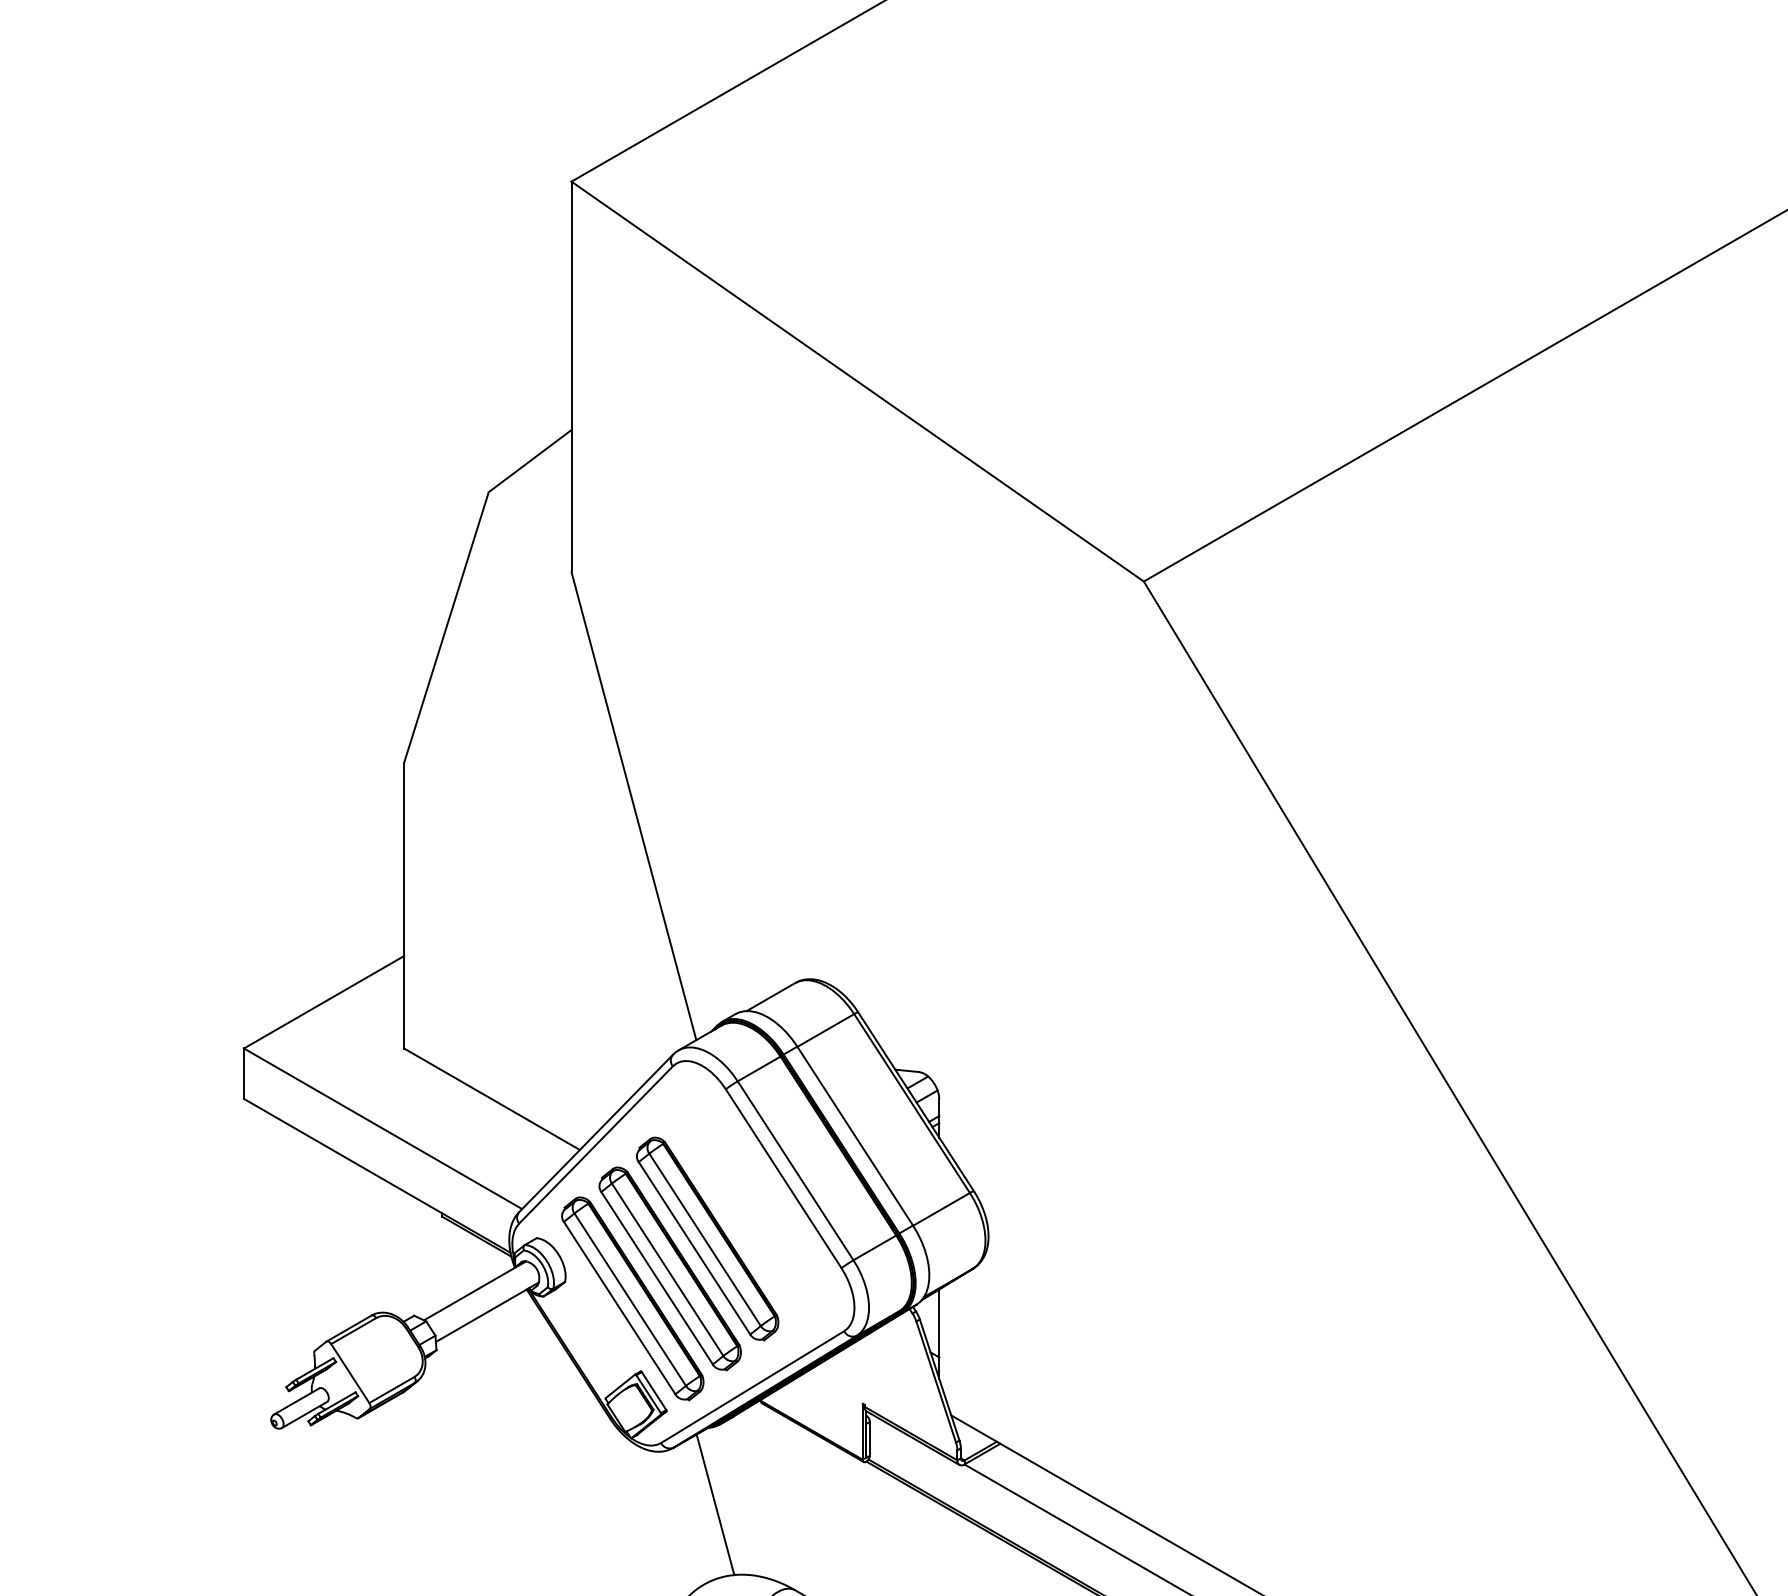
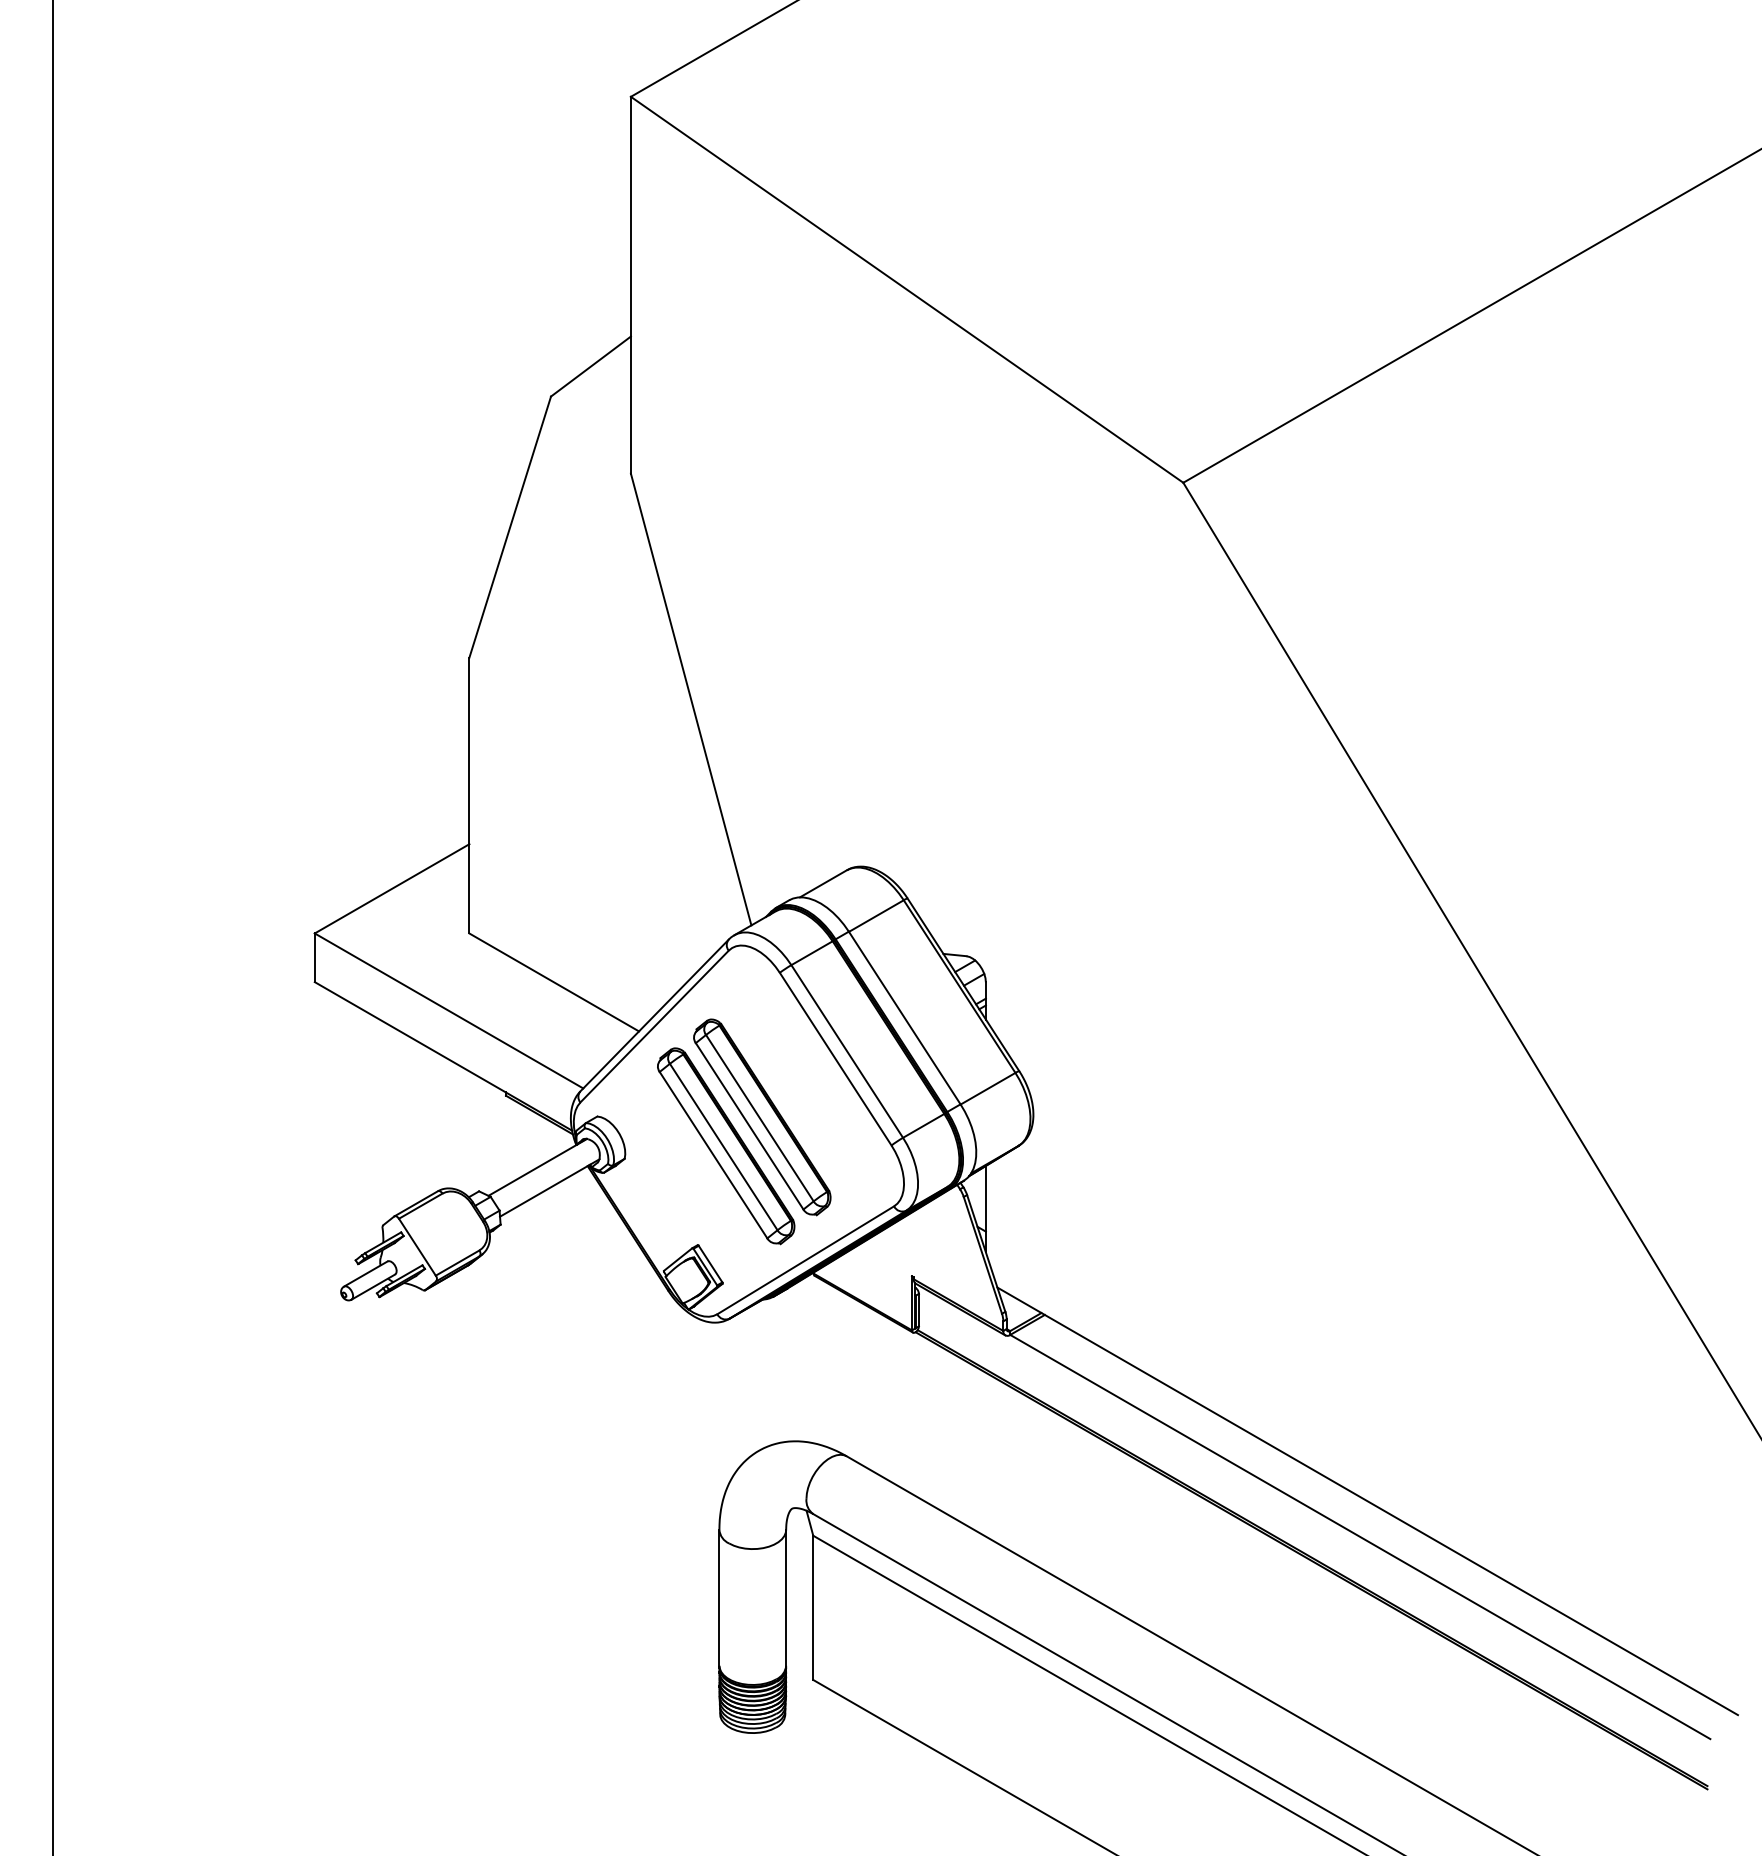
part: (632, 1298) -> (689, 1174), removed
line: (715, 1504) -> (769, 1373), removed

